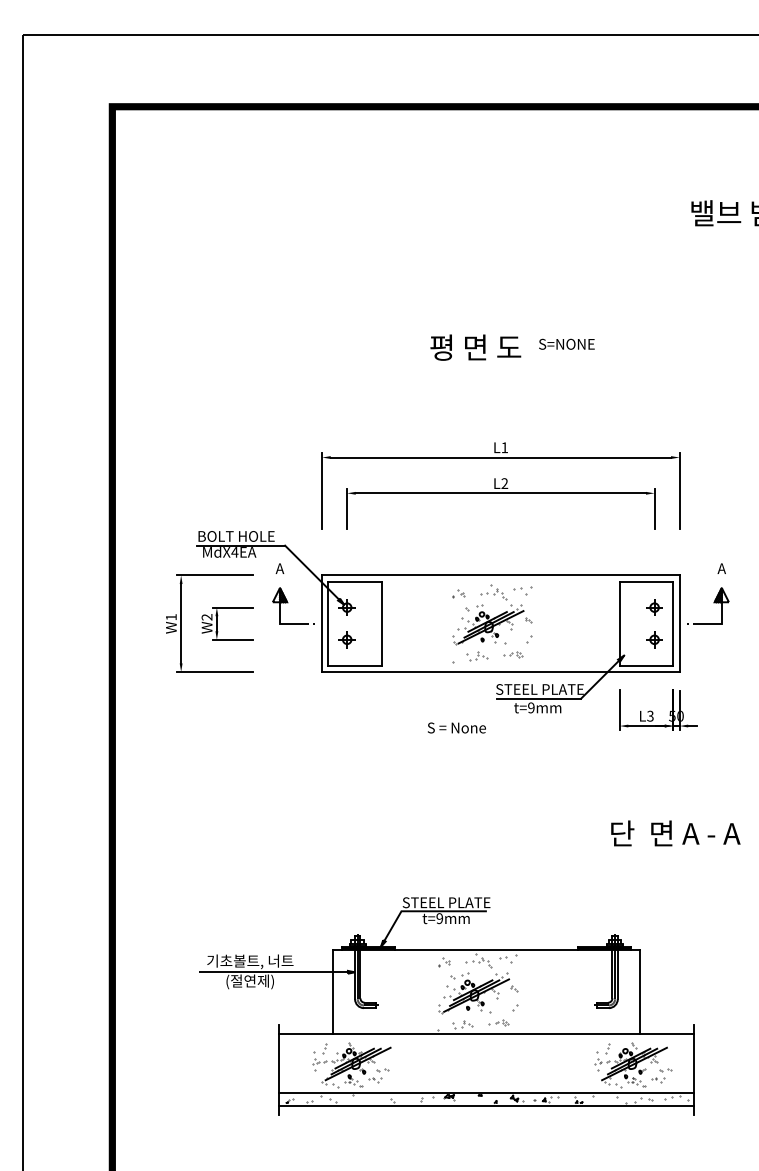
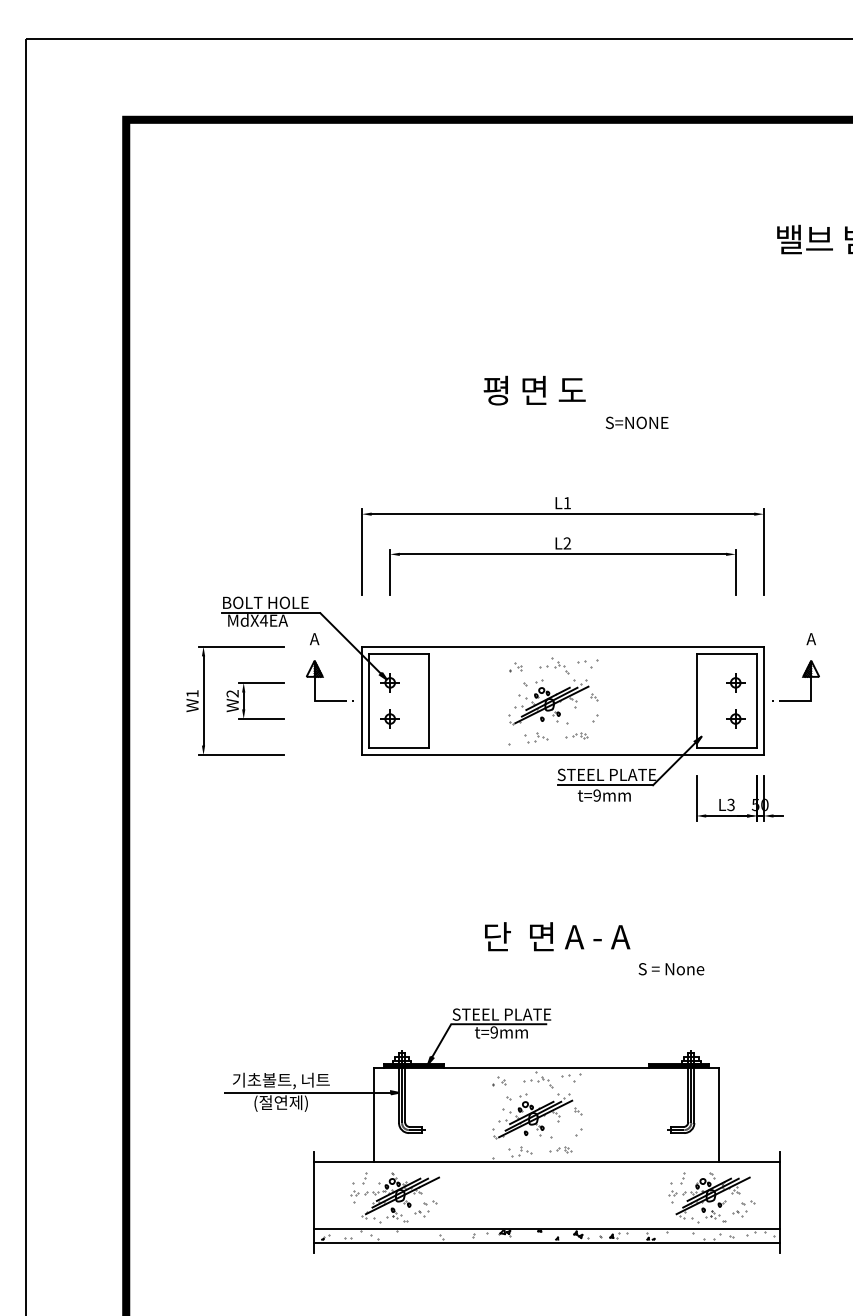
text: (566, 343) -> (636, 422), moved
text: (456, 728) -> (671, 969), moved
text: (675, 833) -> (557, 936), moved

